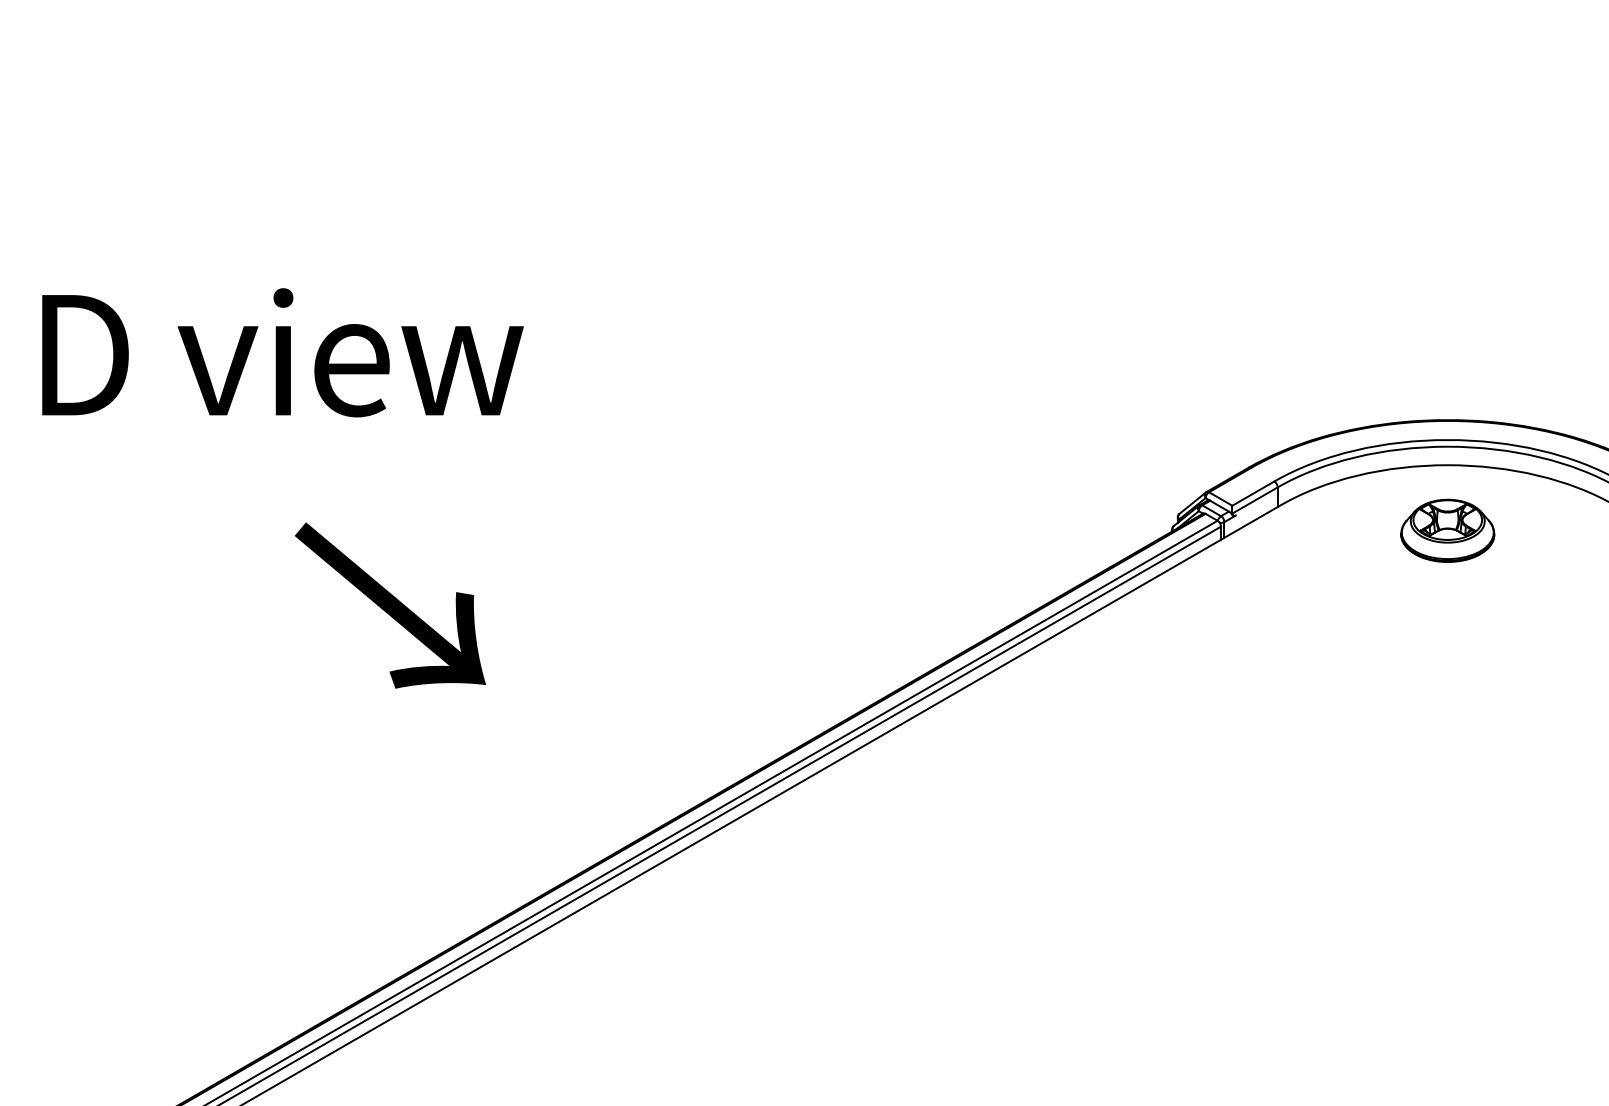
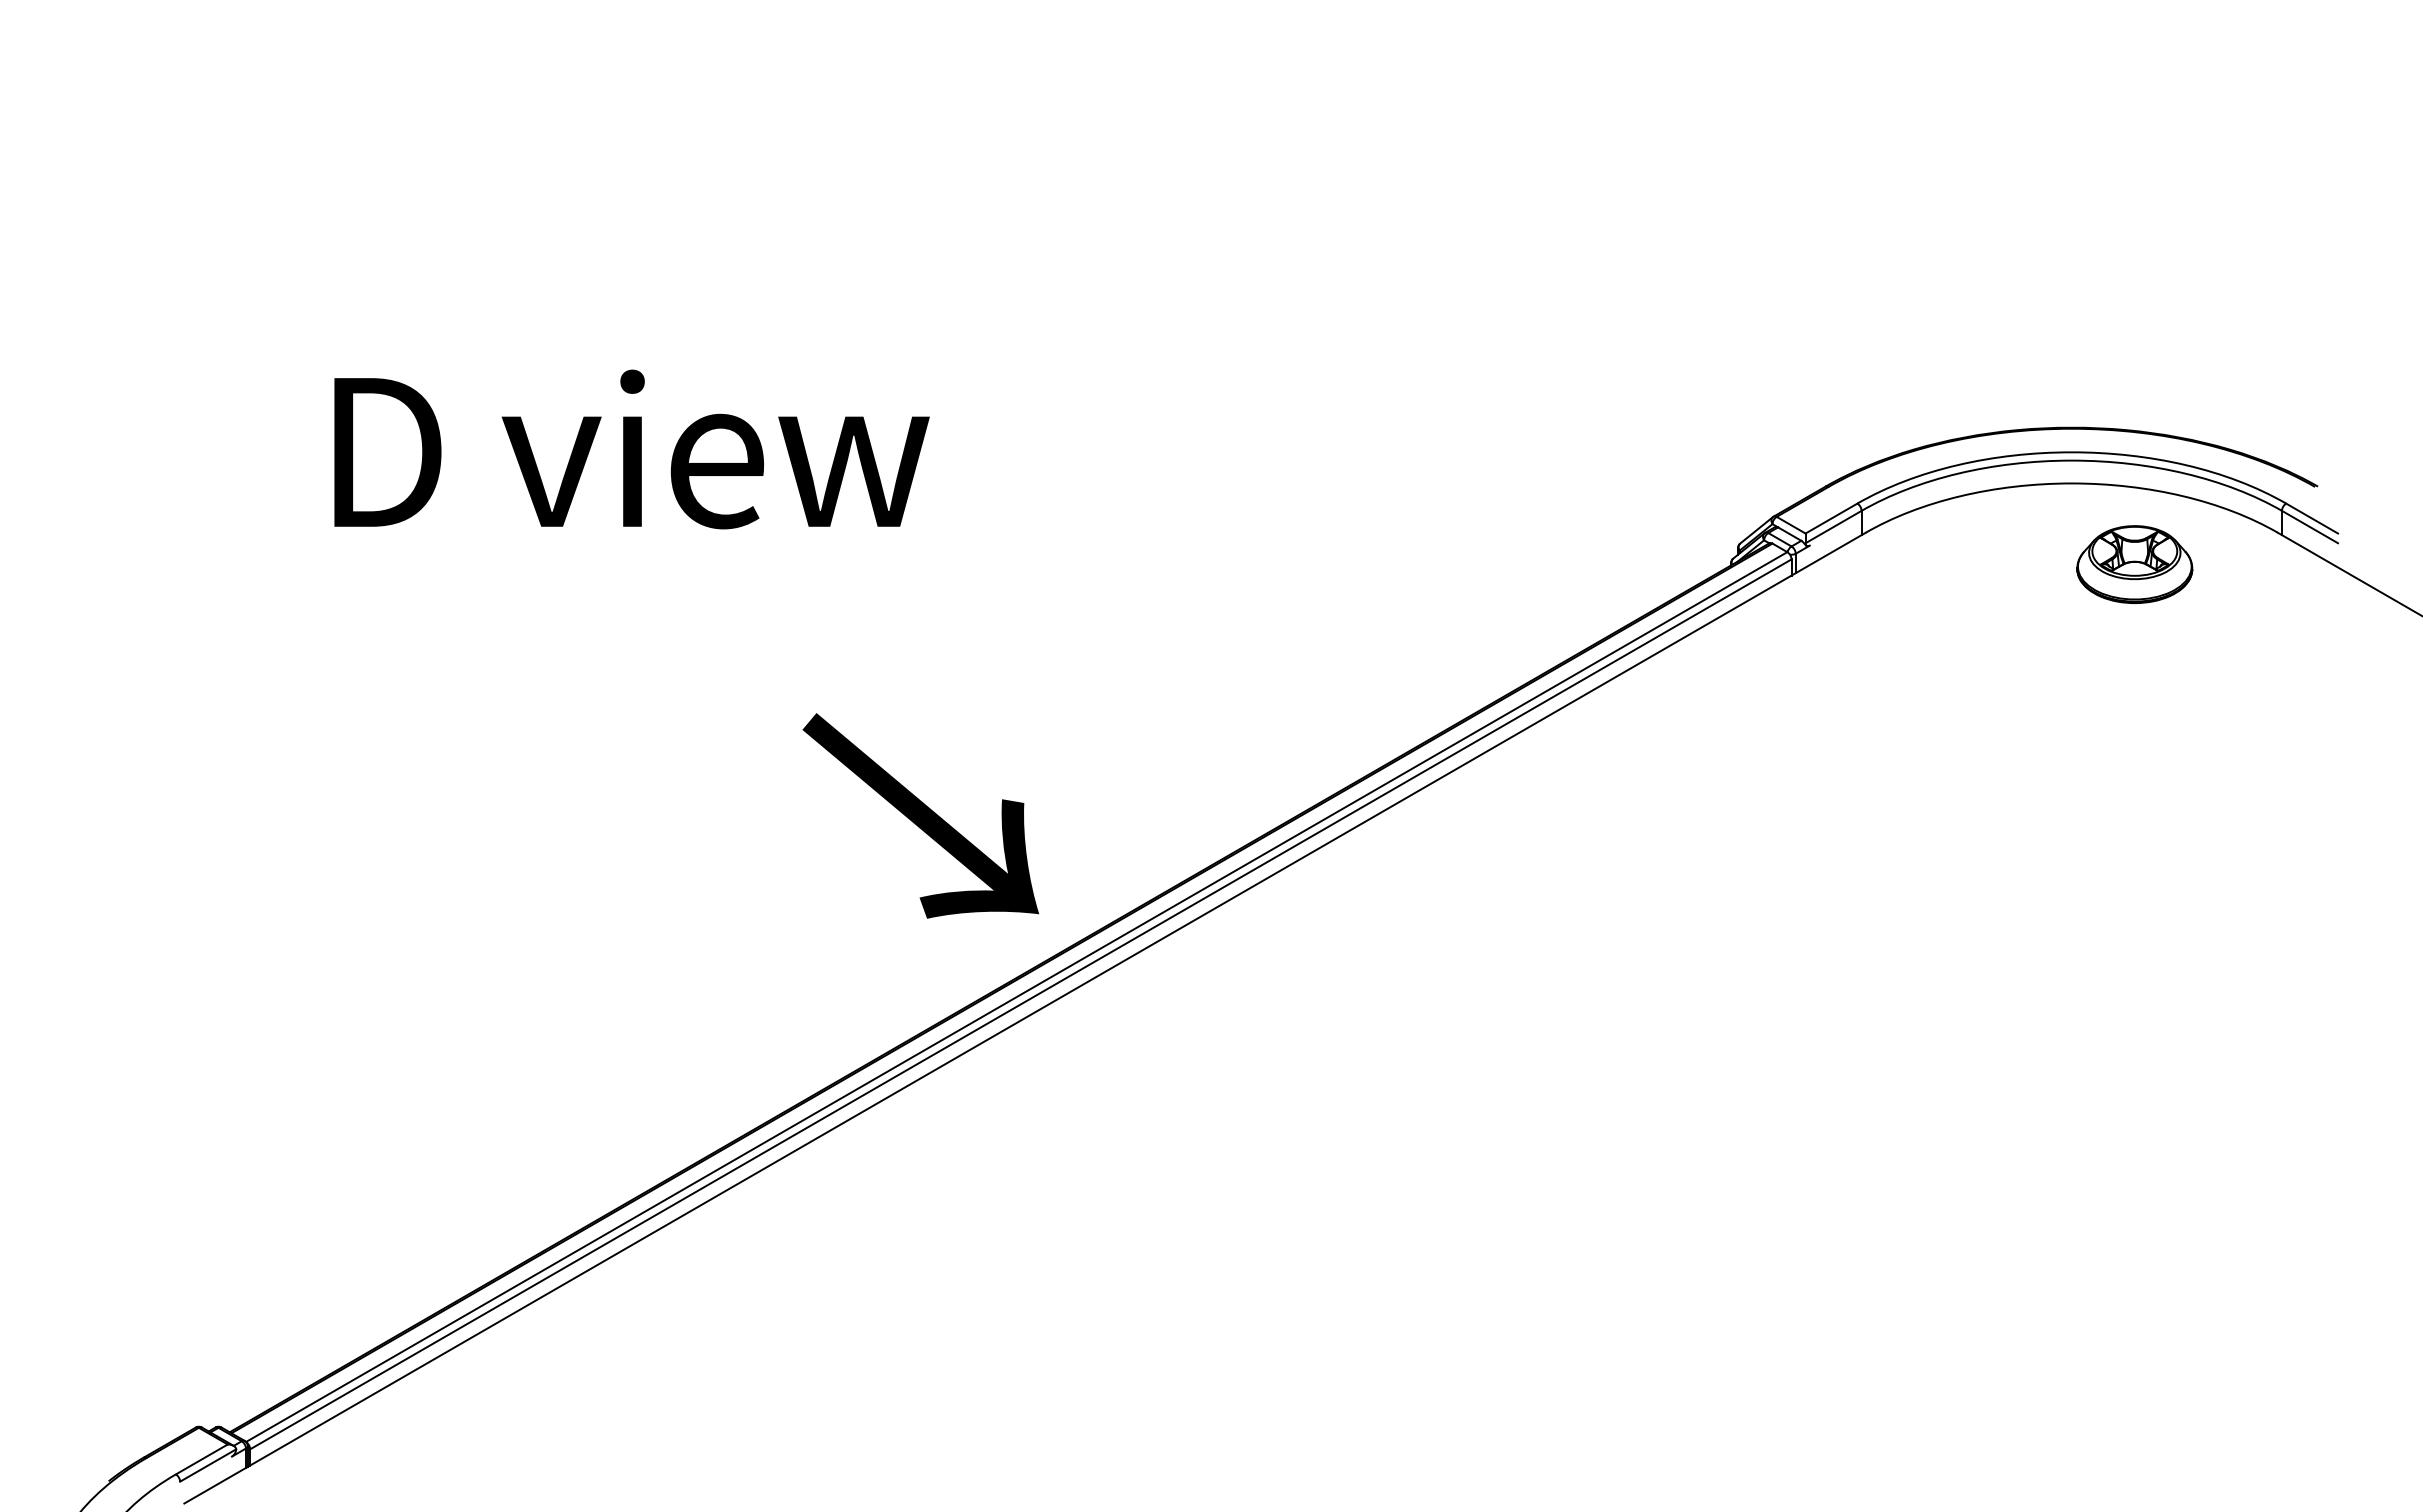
text: (282, 352) -> (631, 449), moved
part: (1447, 530) -> (2134, 564), moved
text: (390, 605) -> (920, 815), moved

